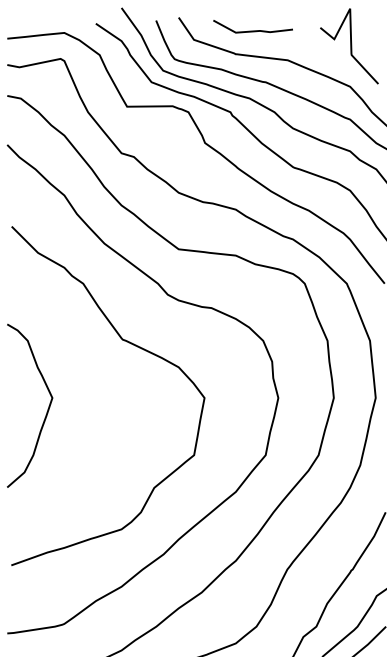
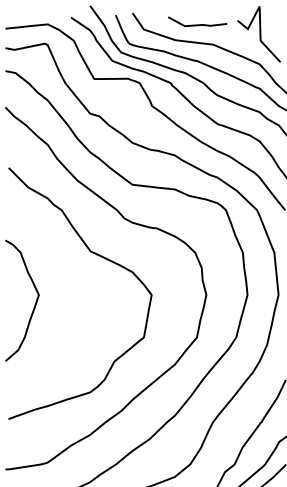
line: (252, 30) -> (197, 24), moved

